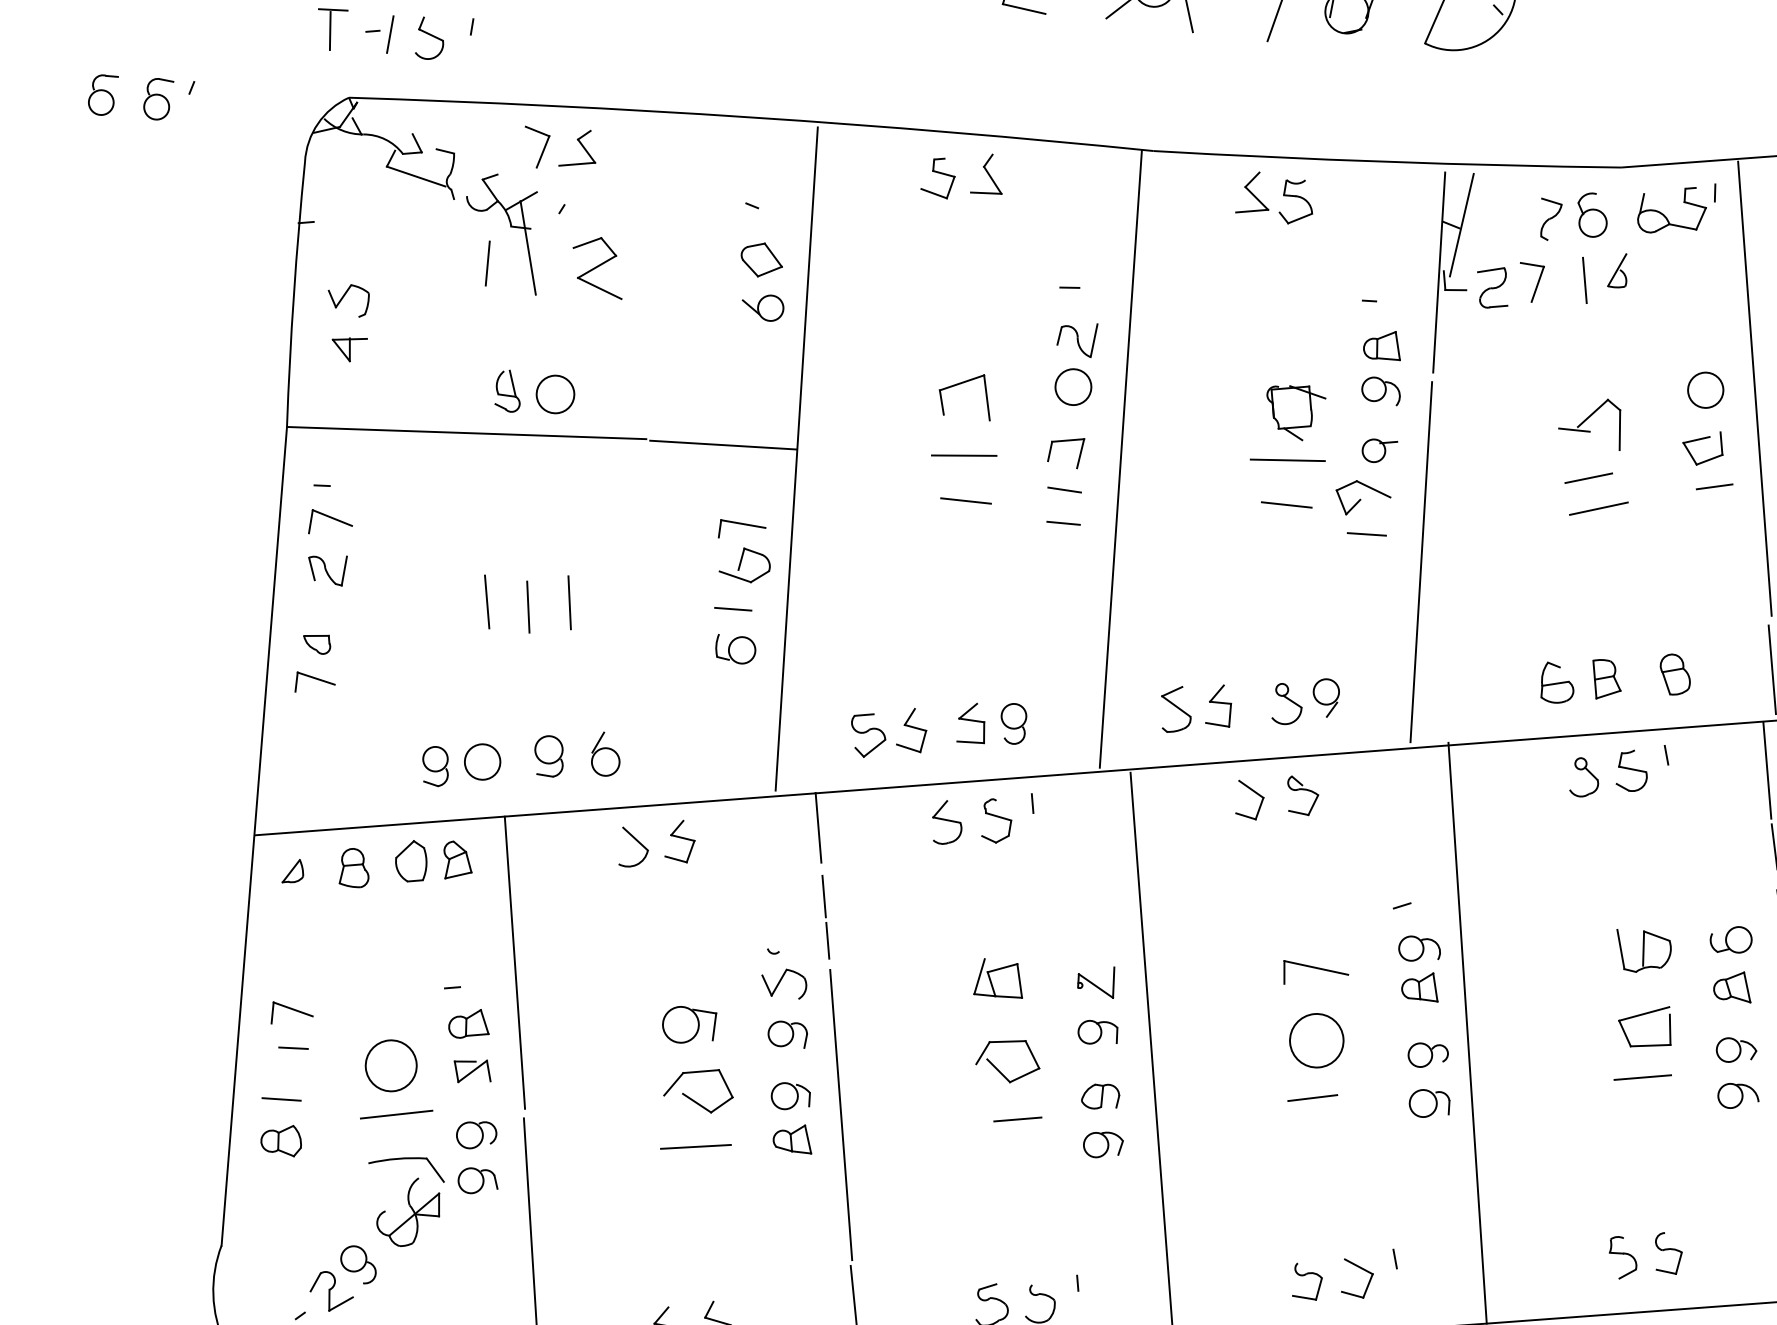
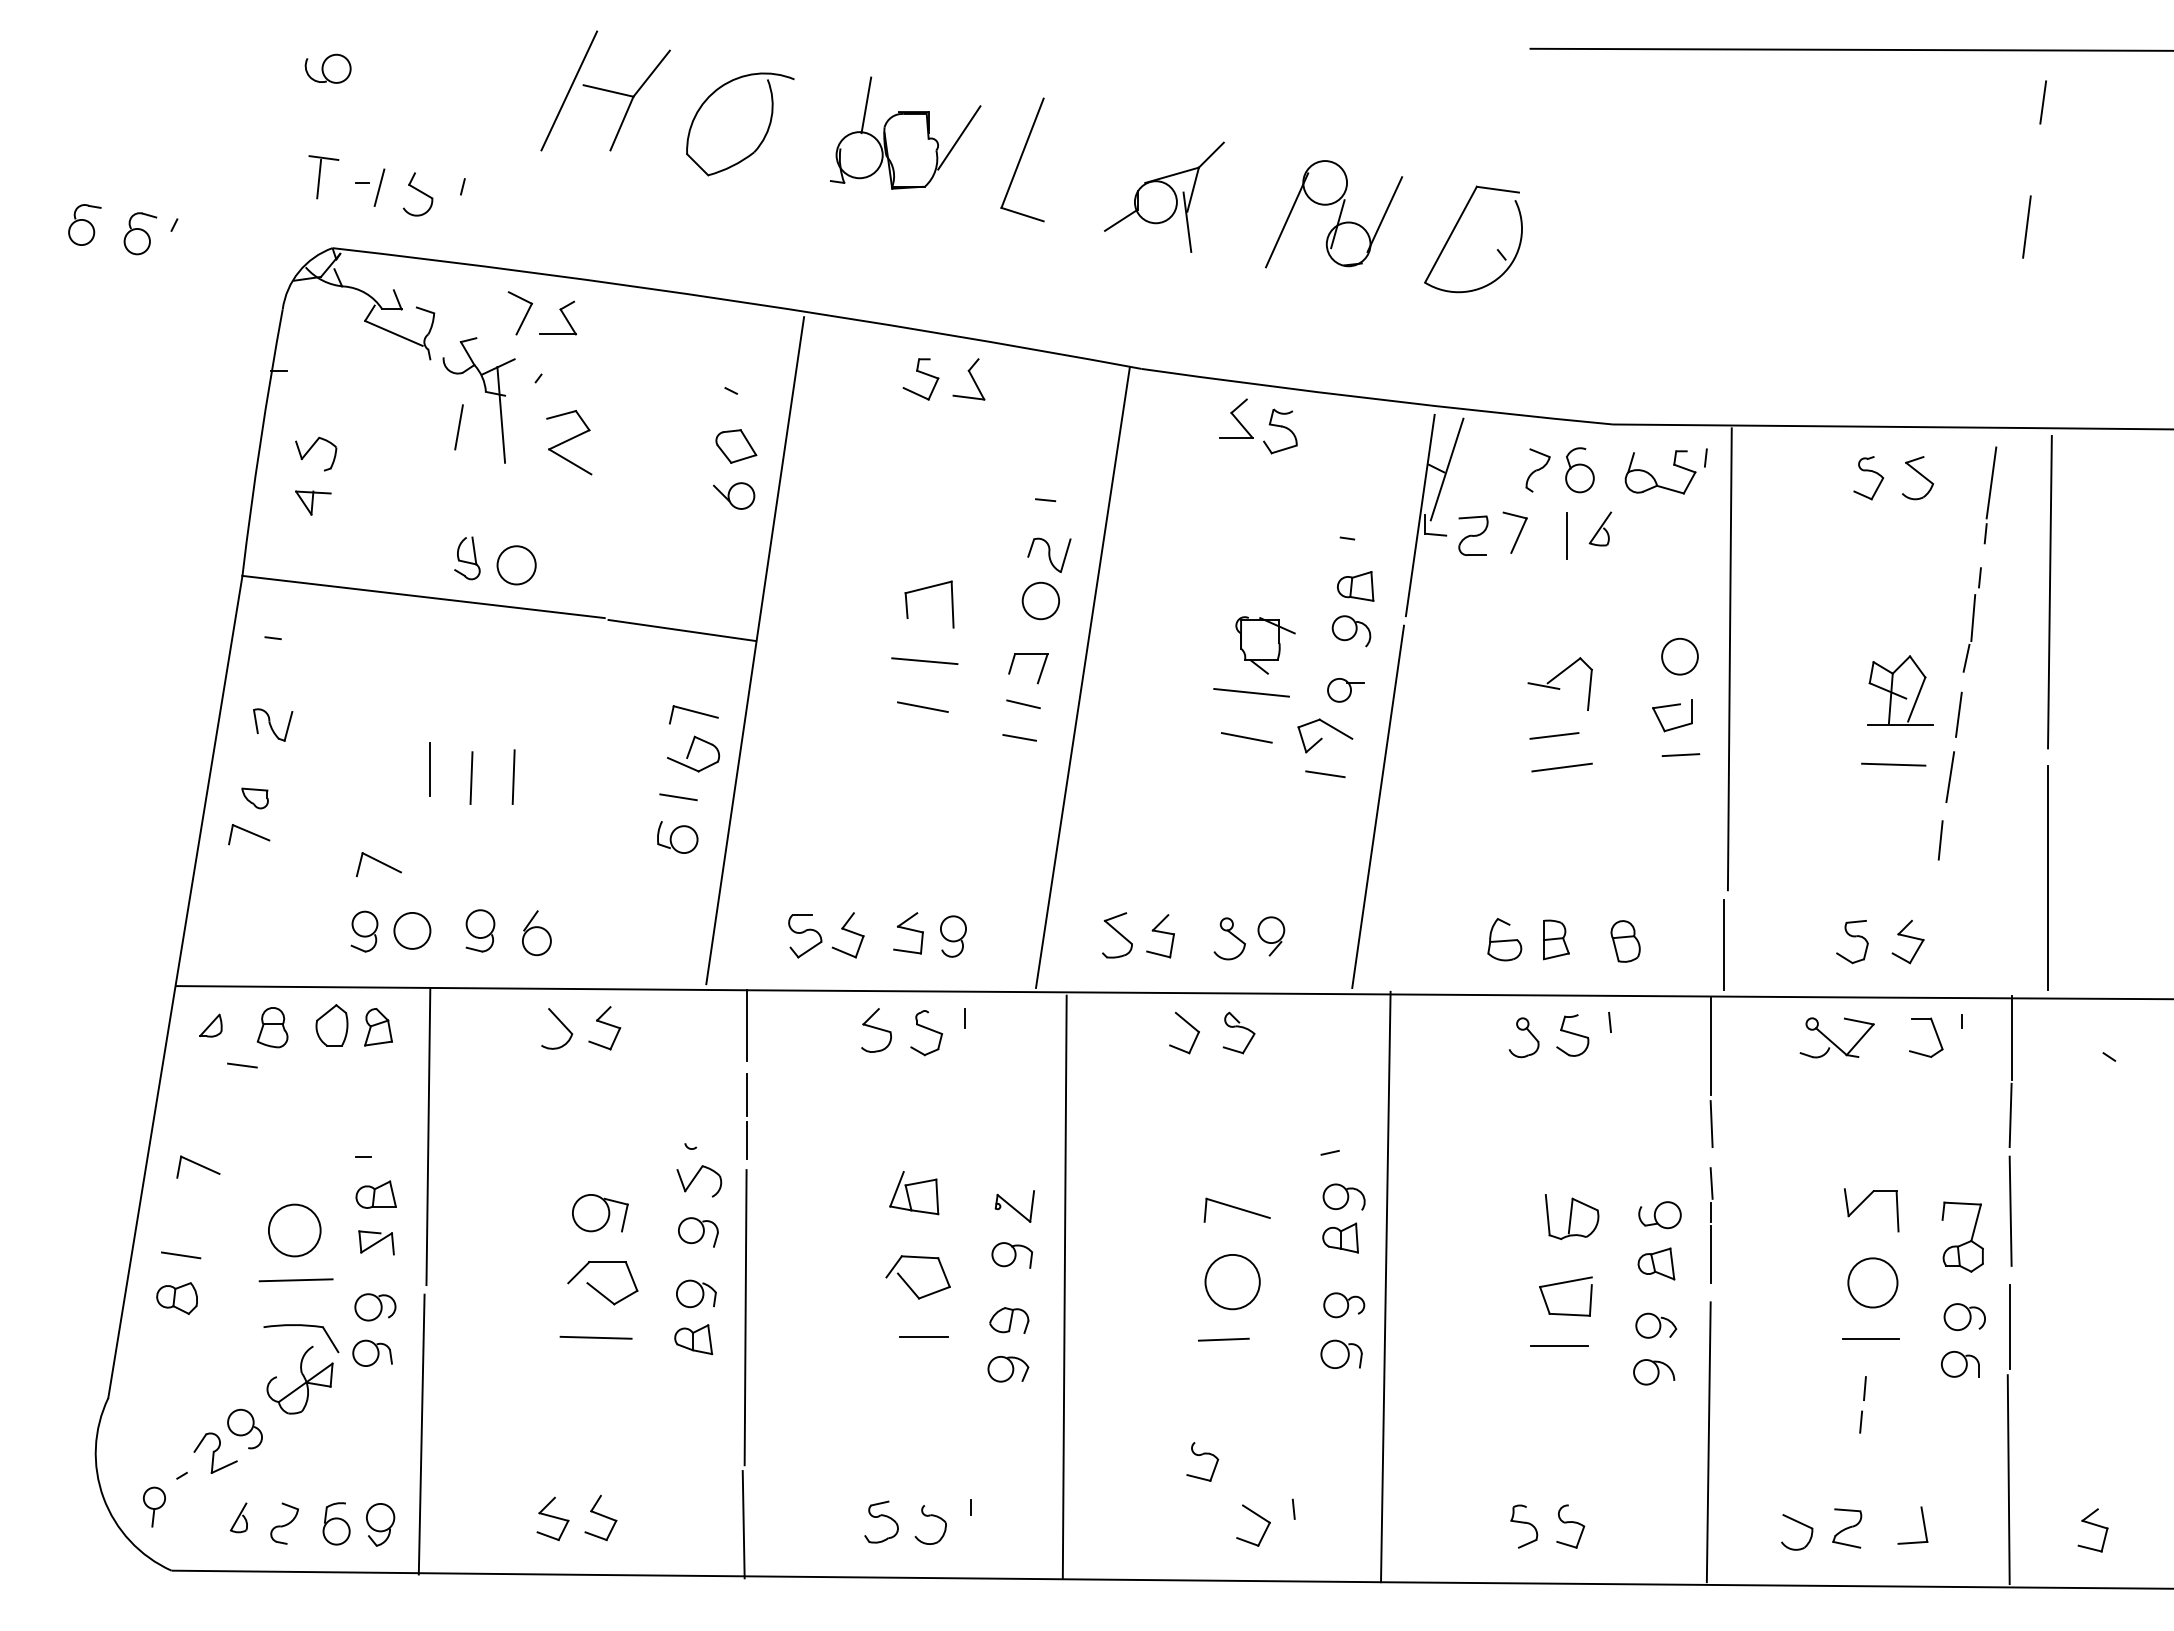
part: (329, 520) -> (378, 864), moved
line: (293, 1048) -> (242, 1065), moved
part: (1306, 1281) -> (1202, 1461), moved

